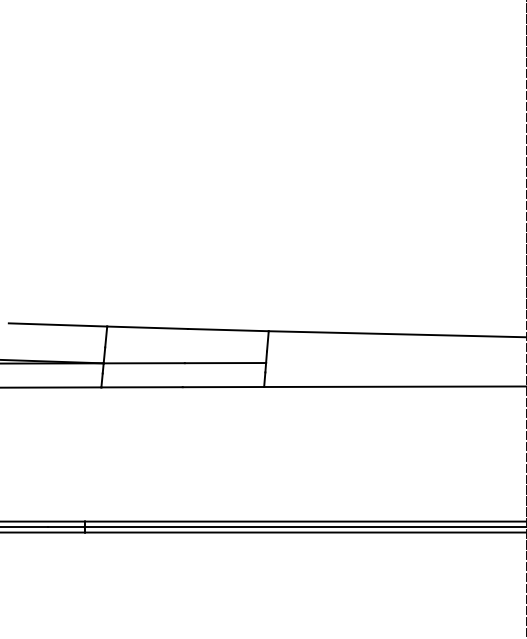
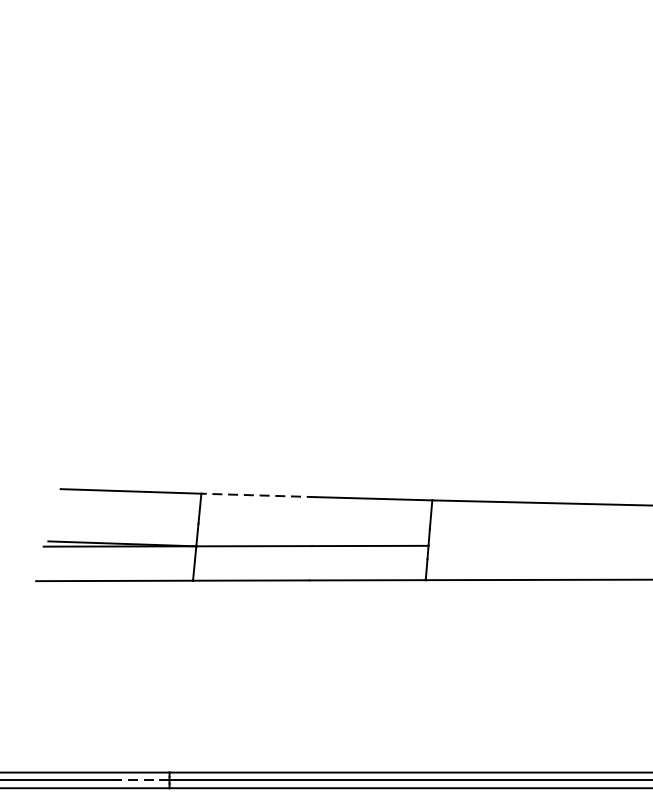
line: (147, 327) -> (258, 495), solid -> dashed
line: (66, 527) -> (143, 781), solid -> dashed

